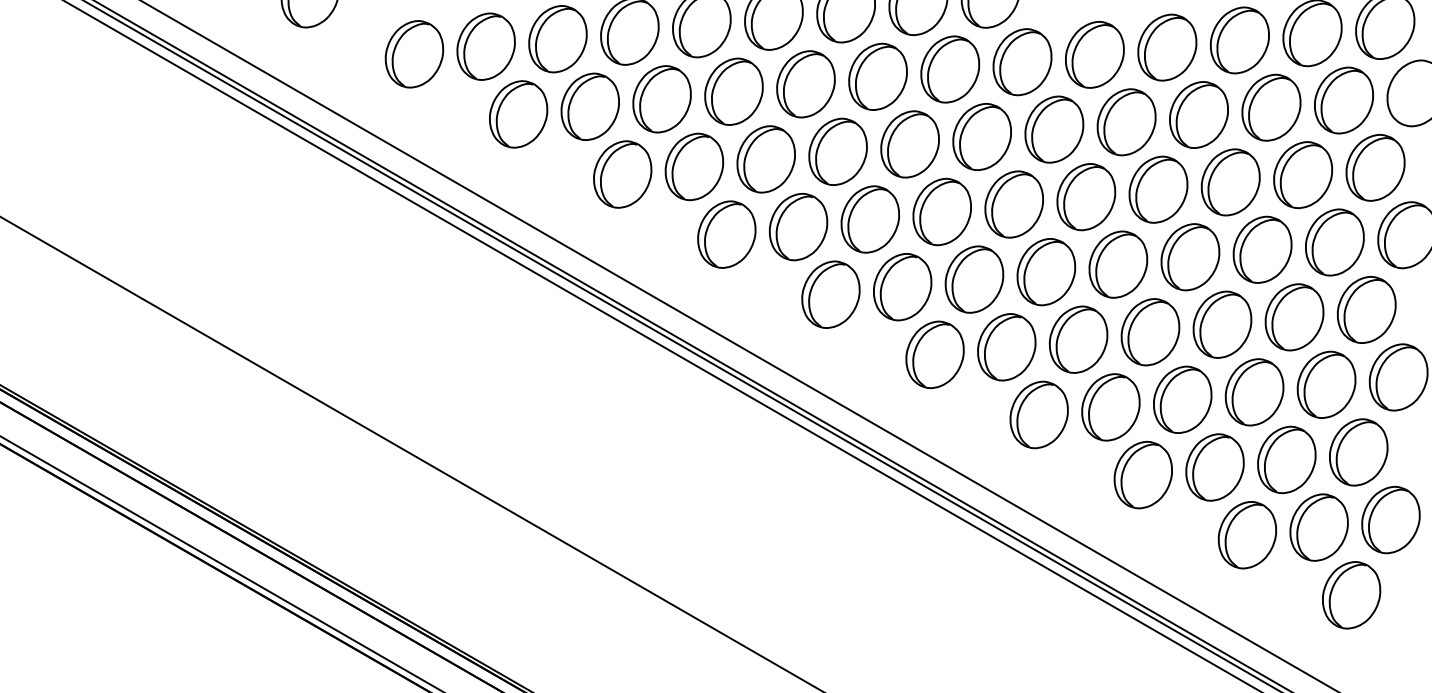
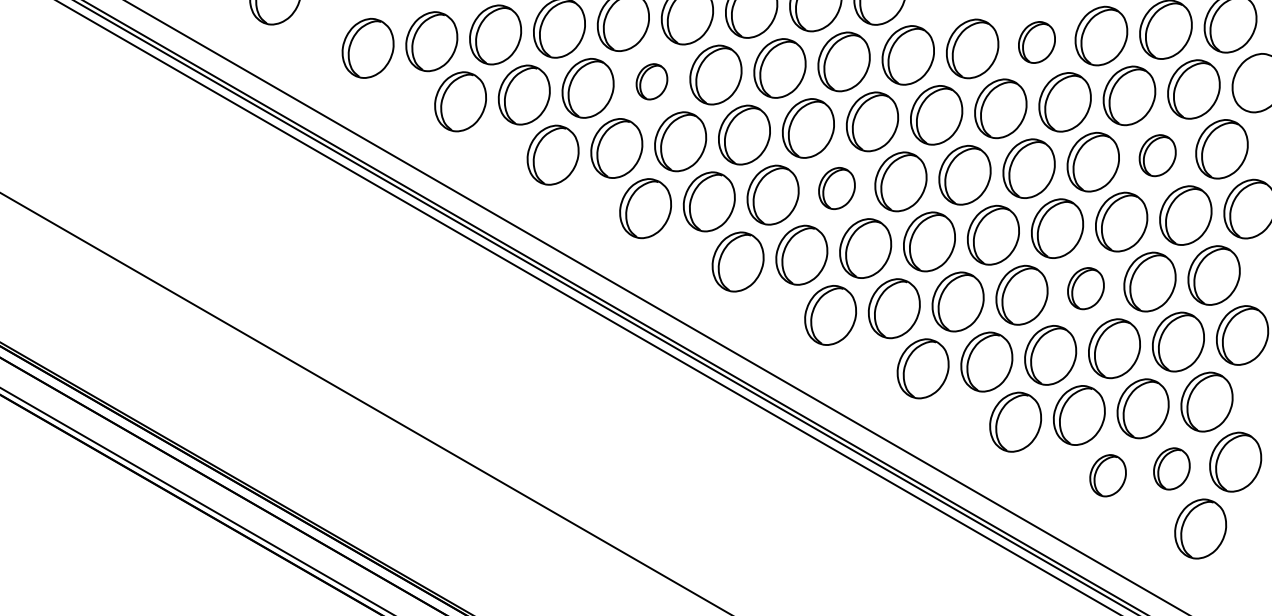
part: (1166, 47) -> (1036, 42), size x0.7
part: (733, 91) -> (651, 81), size x0.6
part: (1303, 174) -> (1157, 155), size x0.7
part: (941, 211) -> (836, 188), size x0.7
part: (1221, 324) -> (1085, 288), size x0.7
part: (1318, 527) -> (1171, 468), size x0.7
part: (1246, 535) -> (1107, 475), size x0.7

